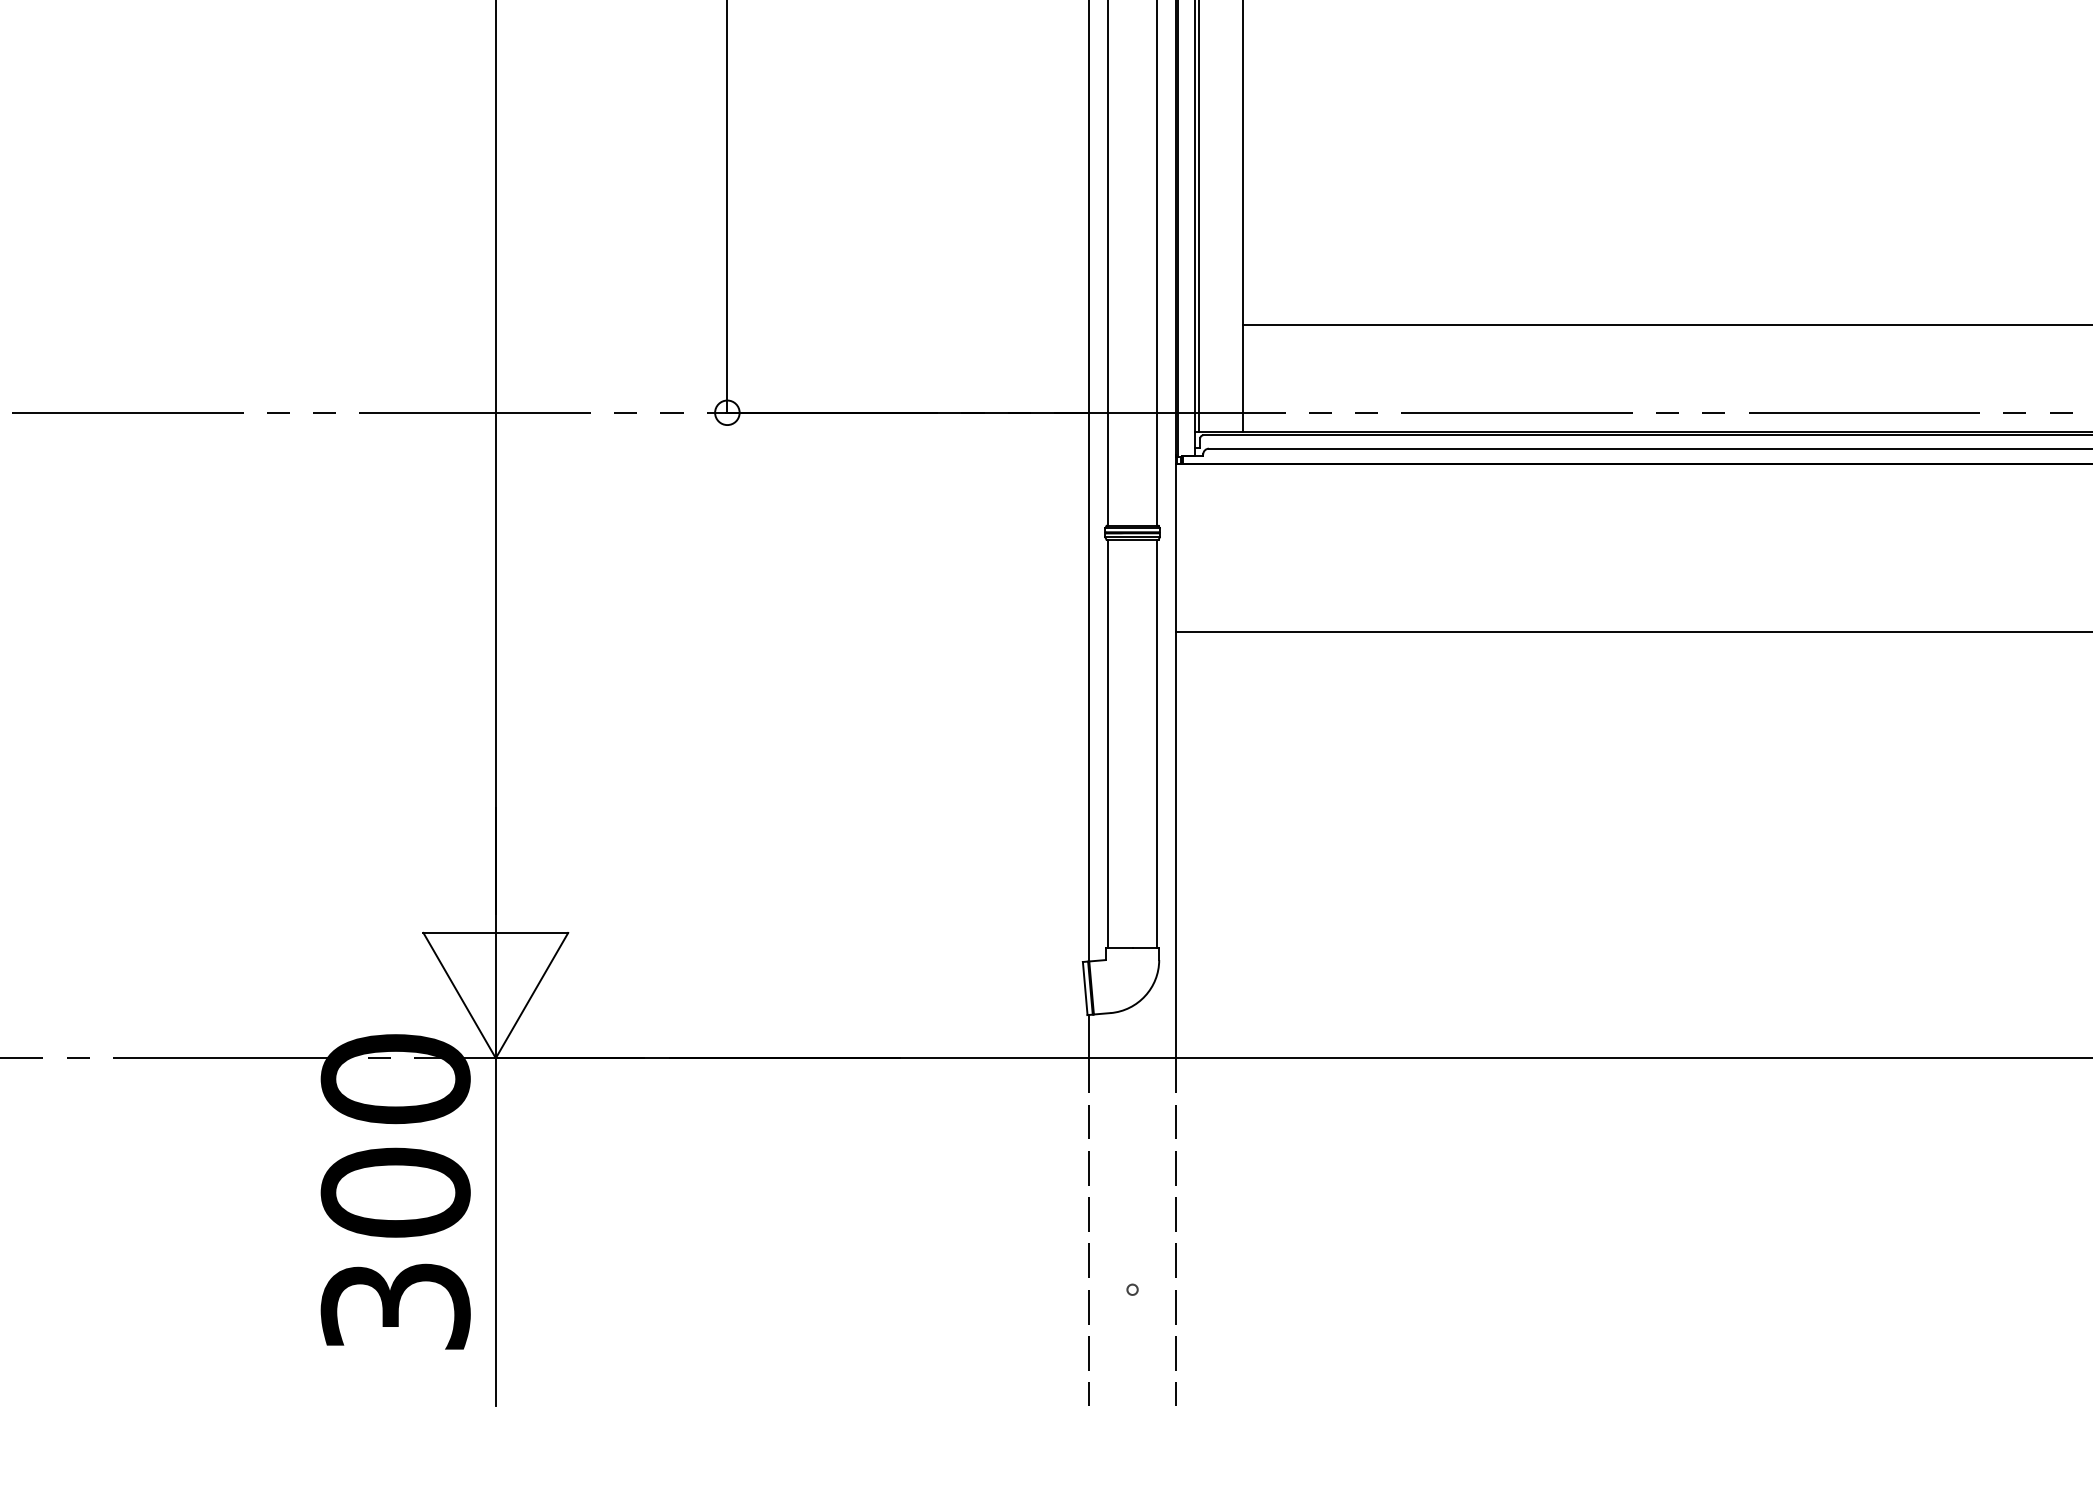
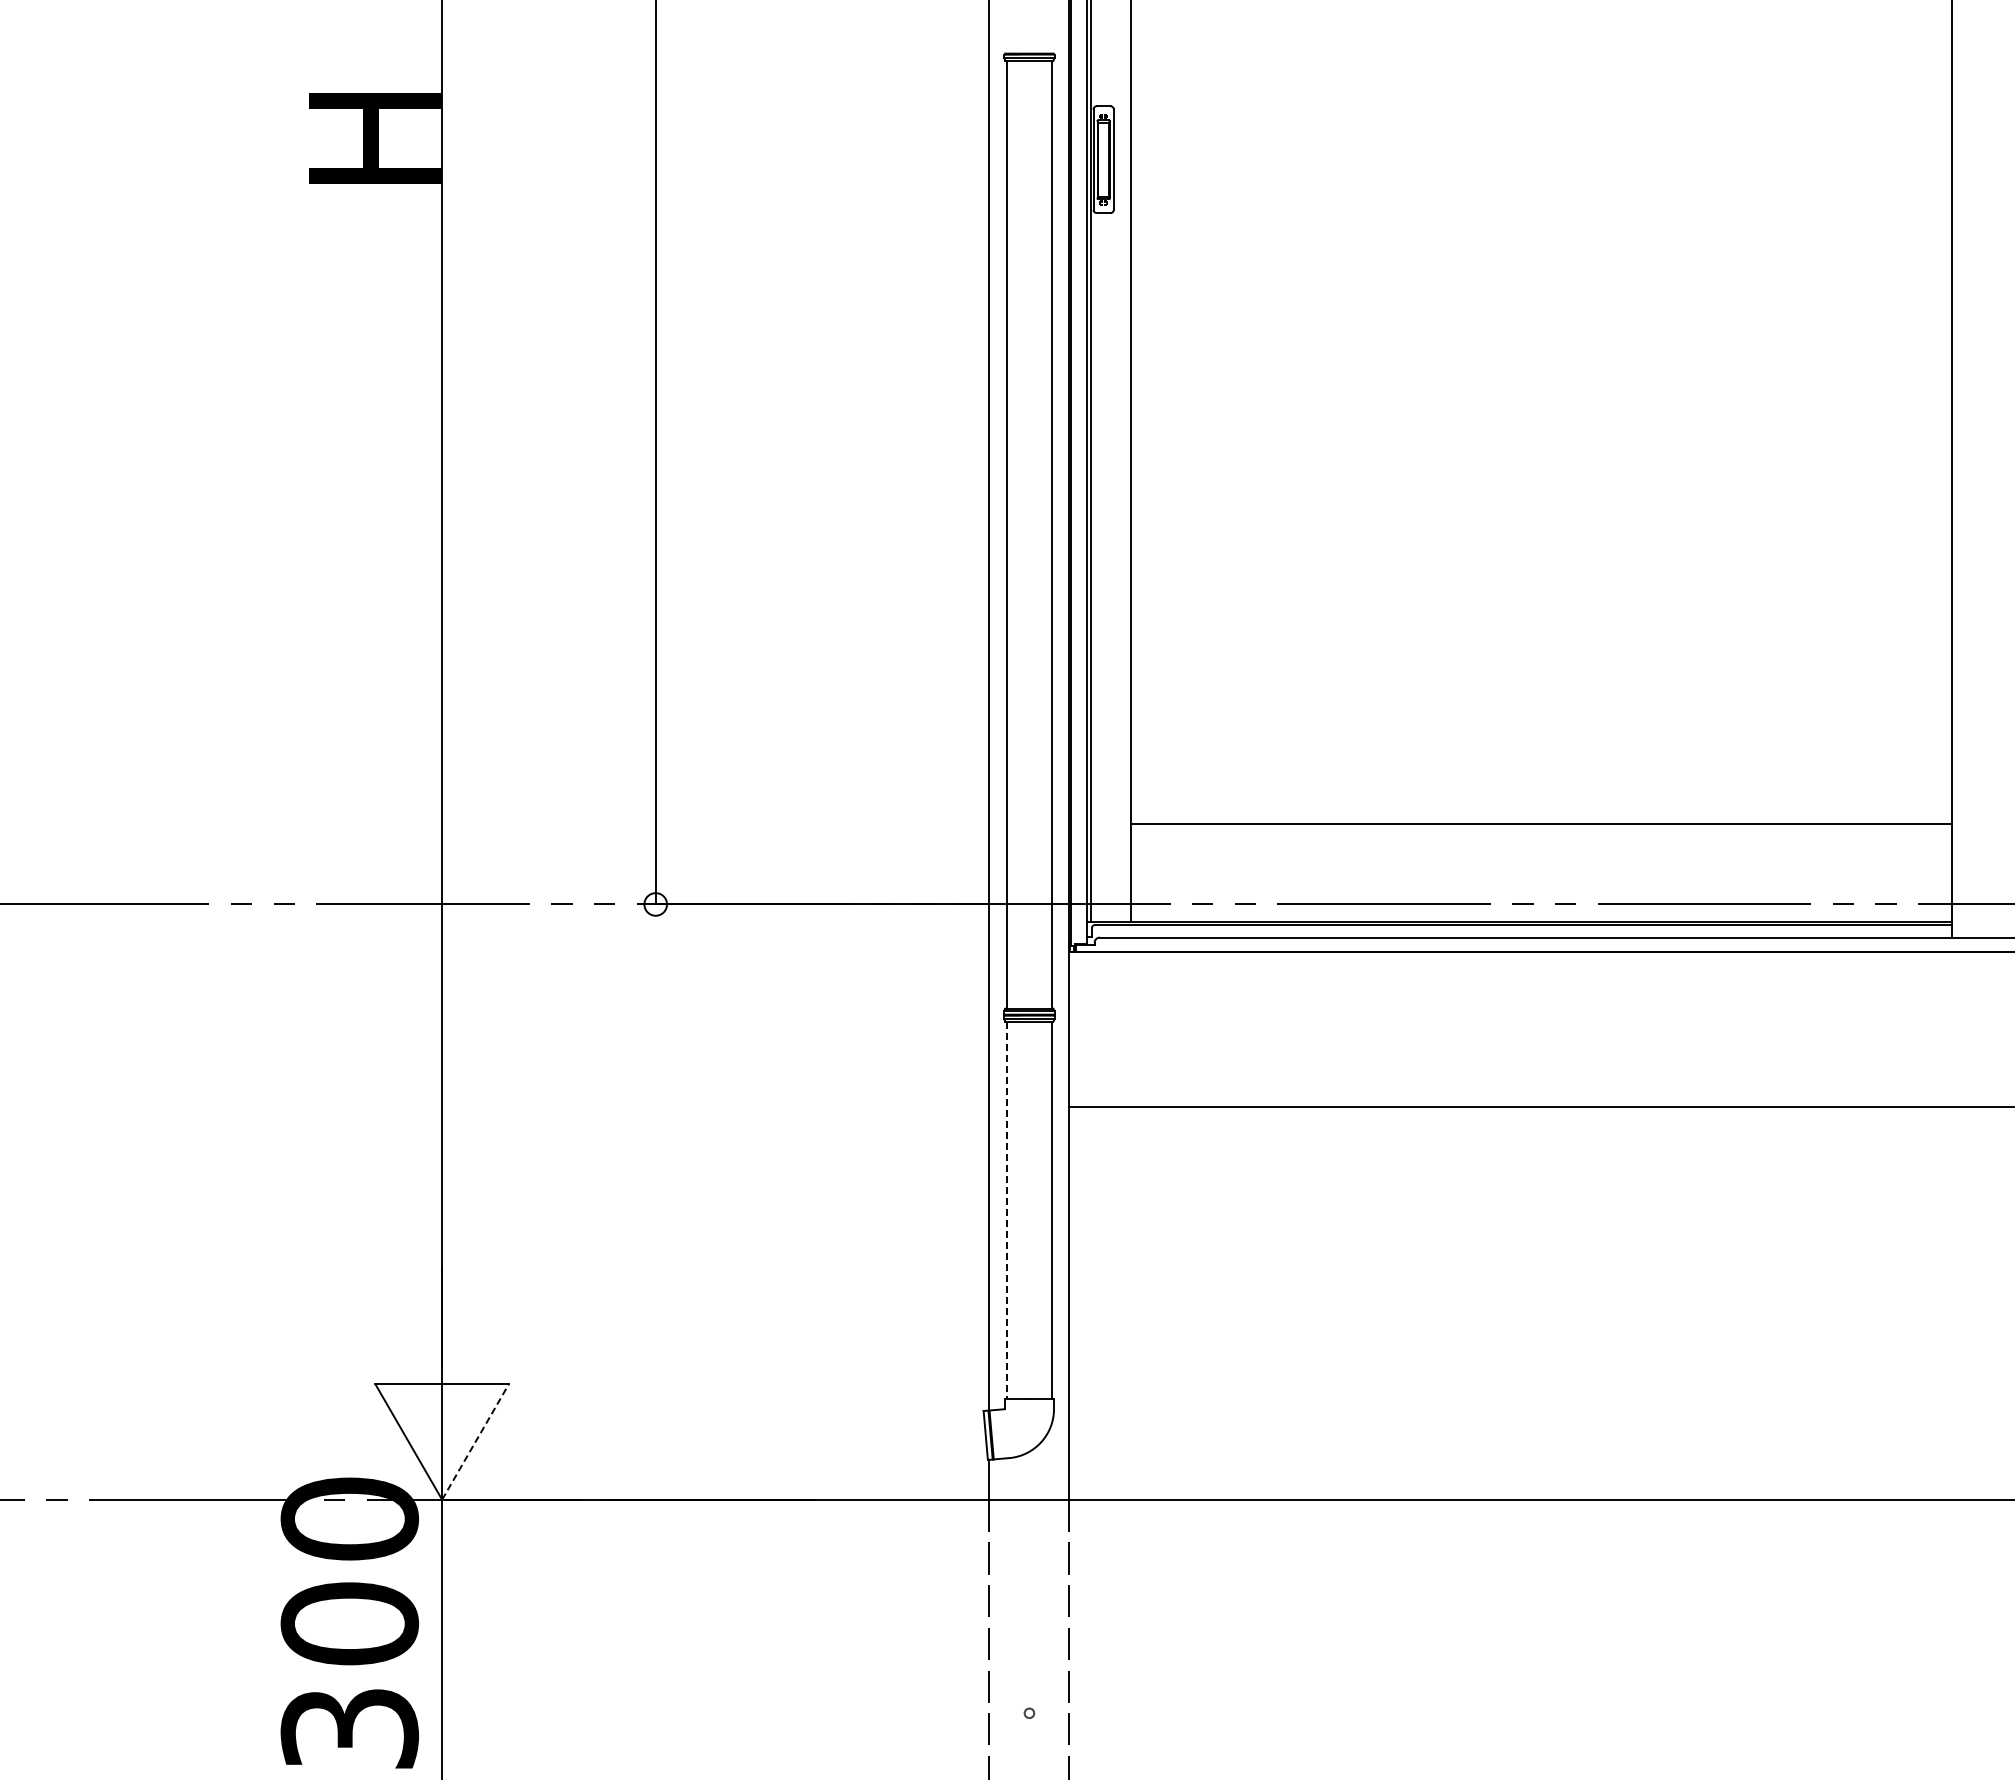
line: (1108, 744) -> (1007, 1210), solid -> dashed
line: (531, 995) -> (475, 1441), solid -> dashed

